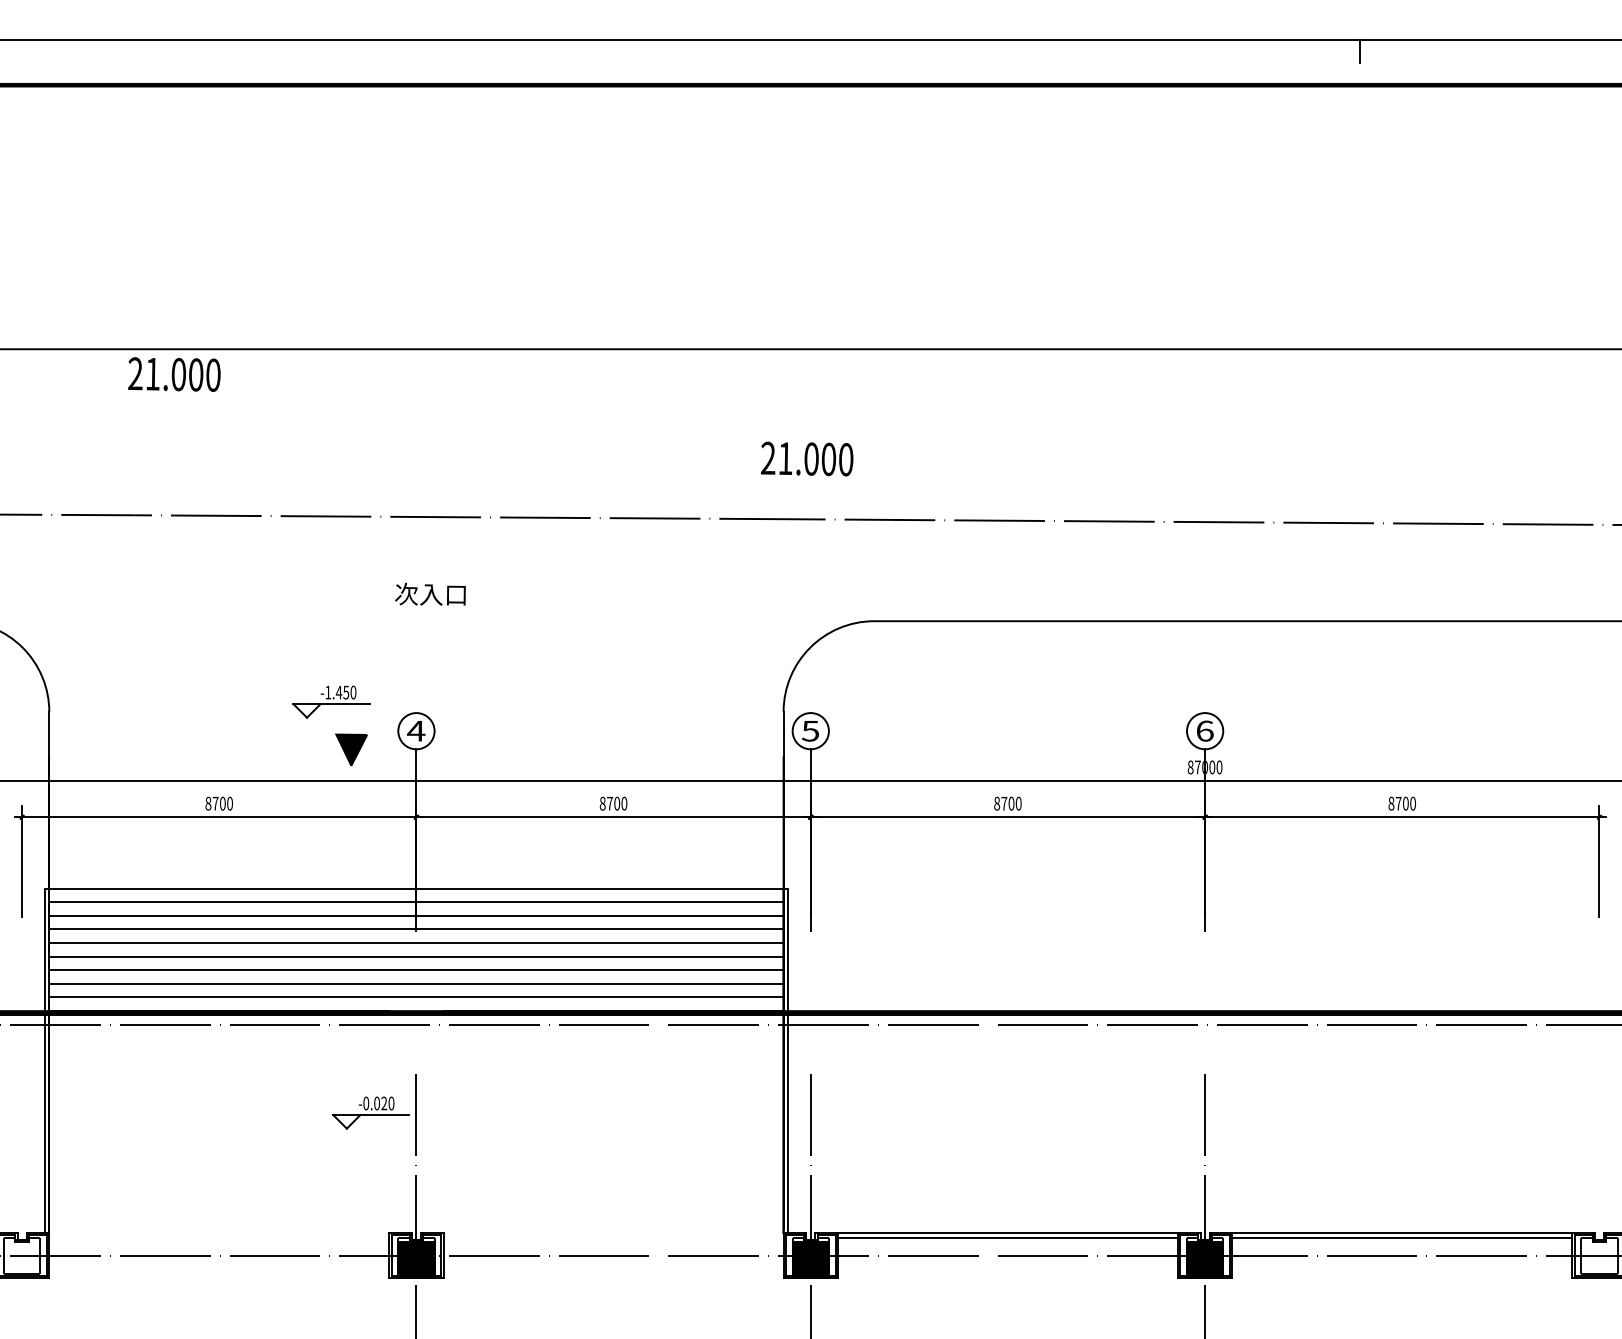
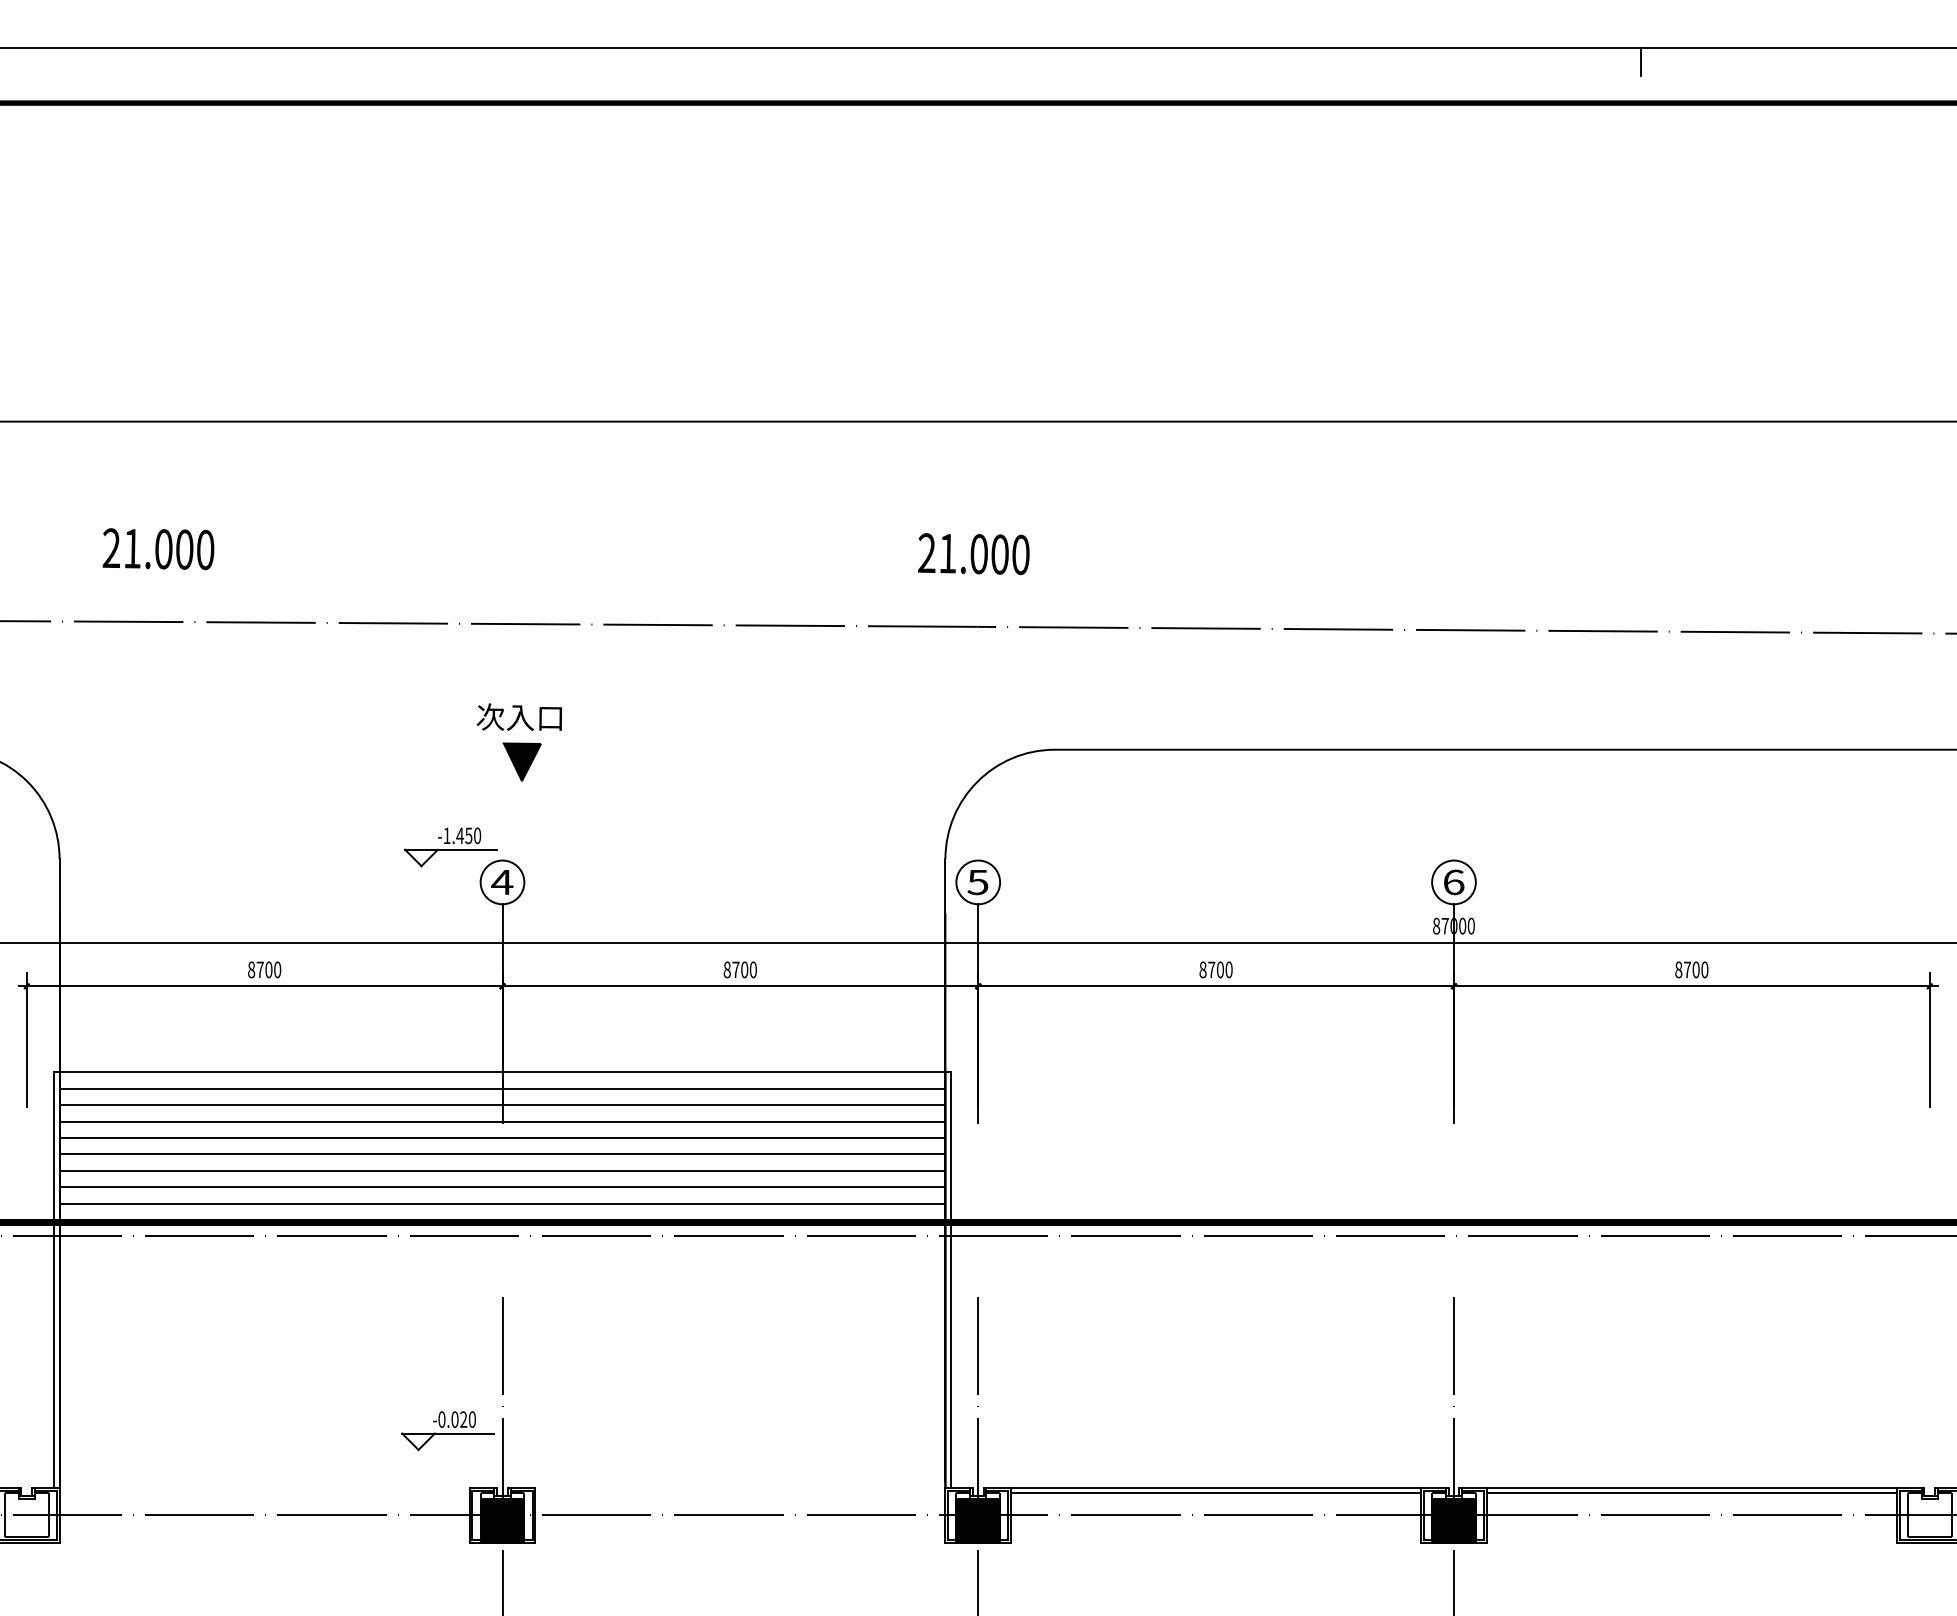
text: (174, 374) -> (158, 549), moved
part: (331, 702) -> (450, 847), moved
part: (350, 749) -> (521, 761), moved
part: (370, 1113) -> (447, 1431), moved

